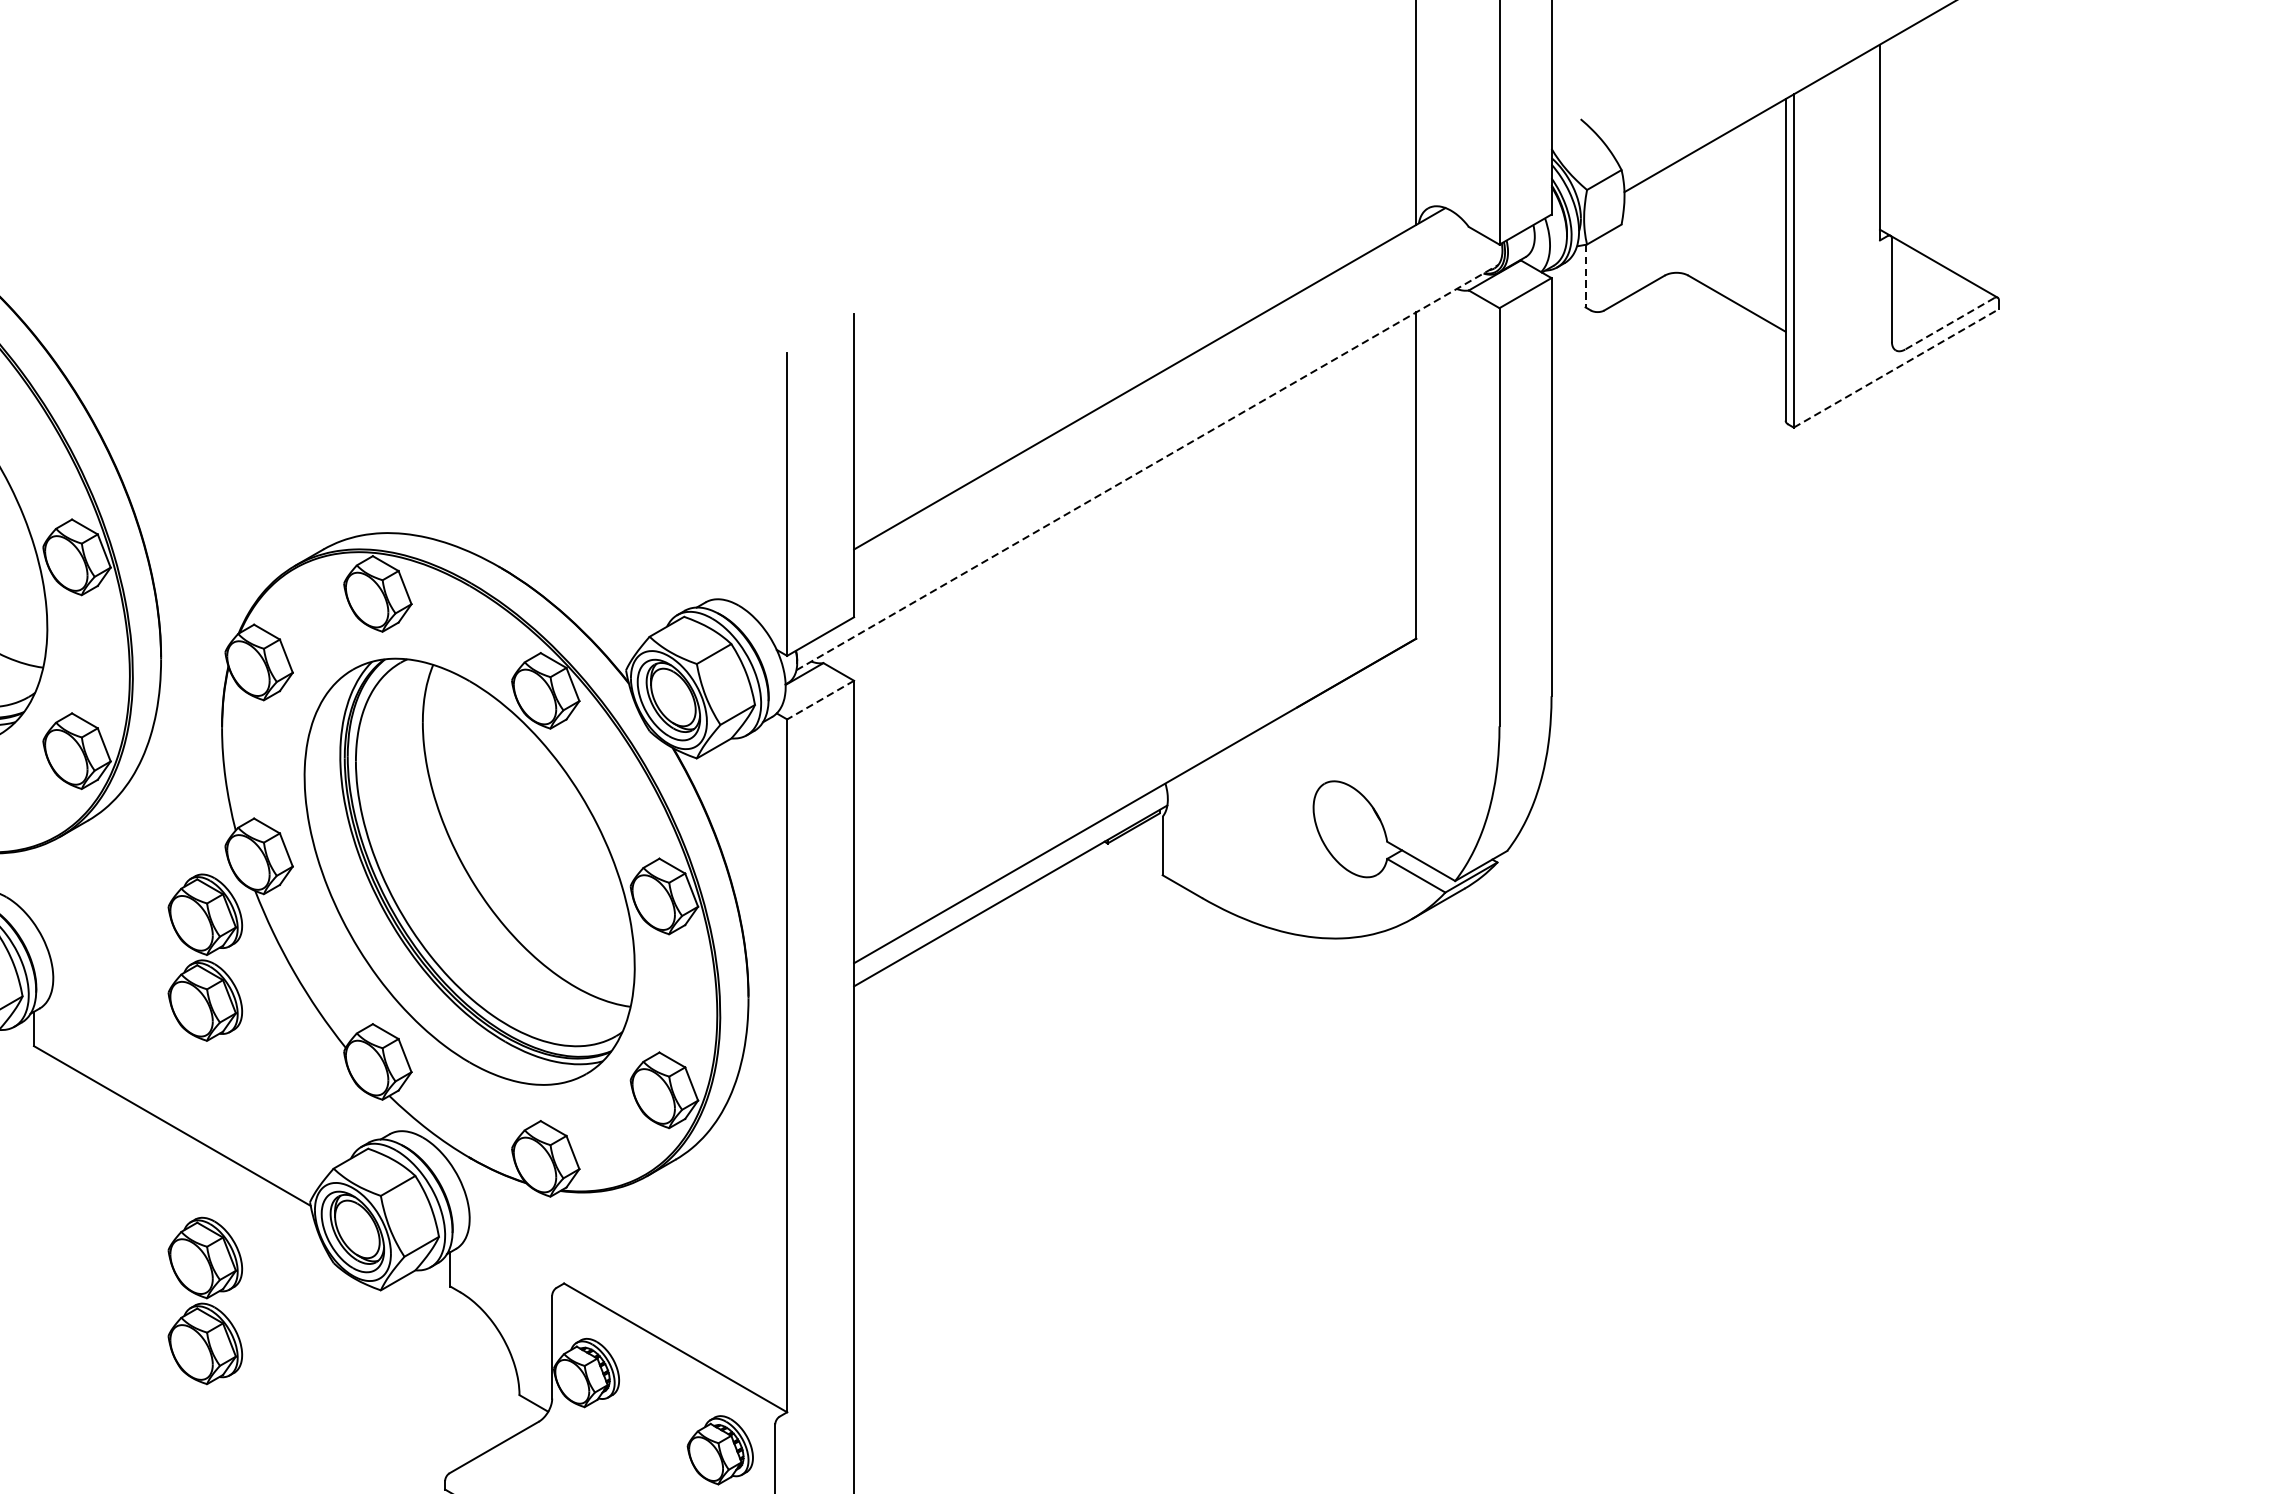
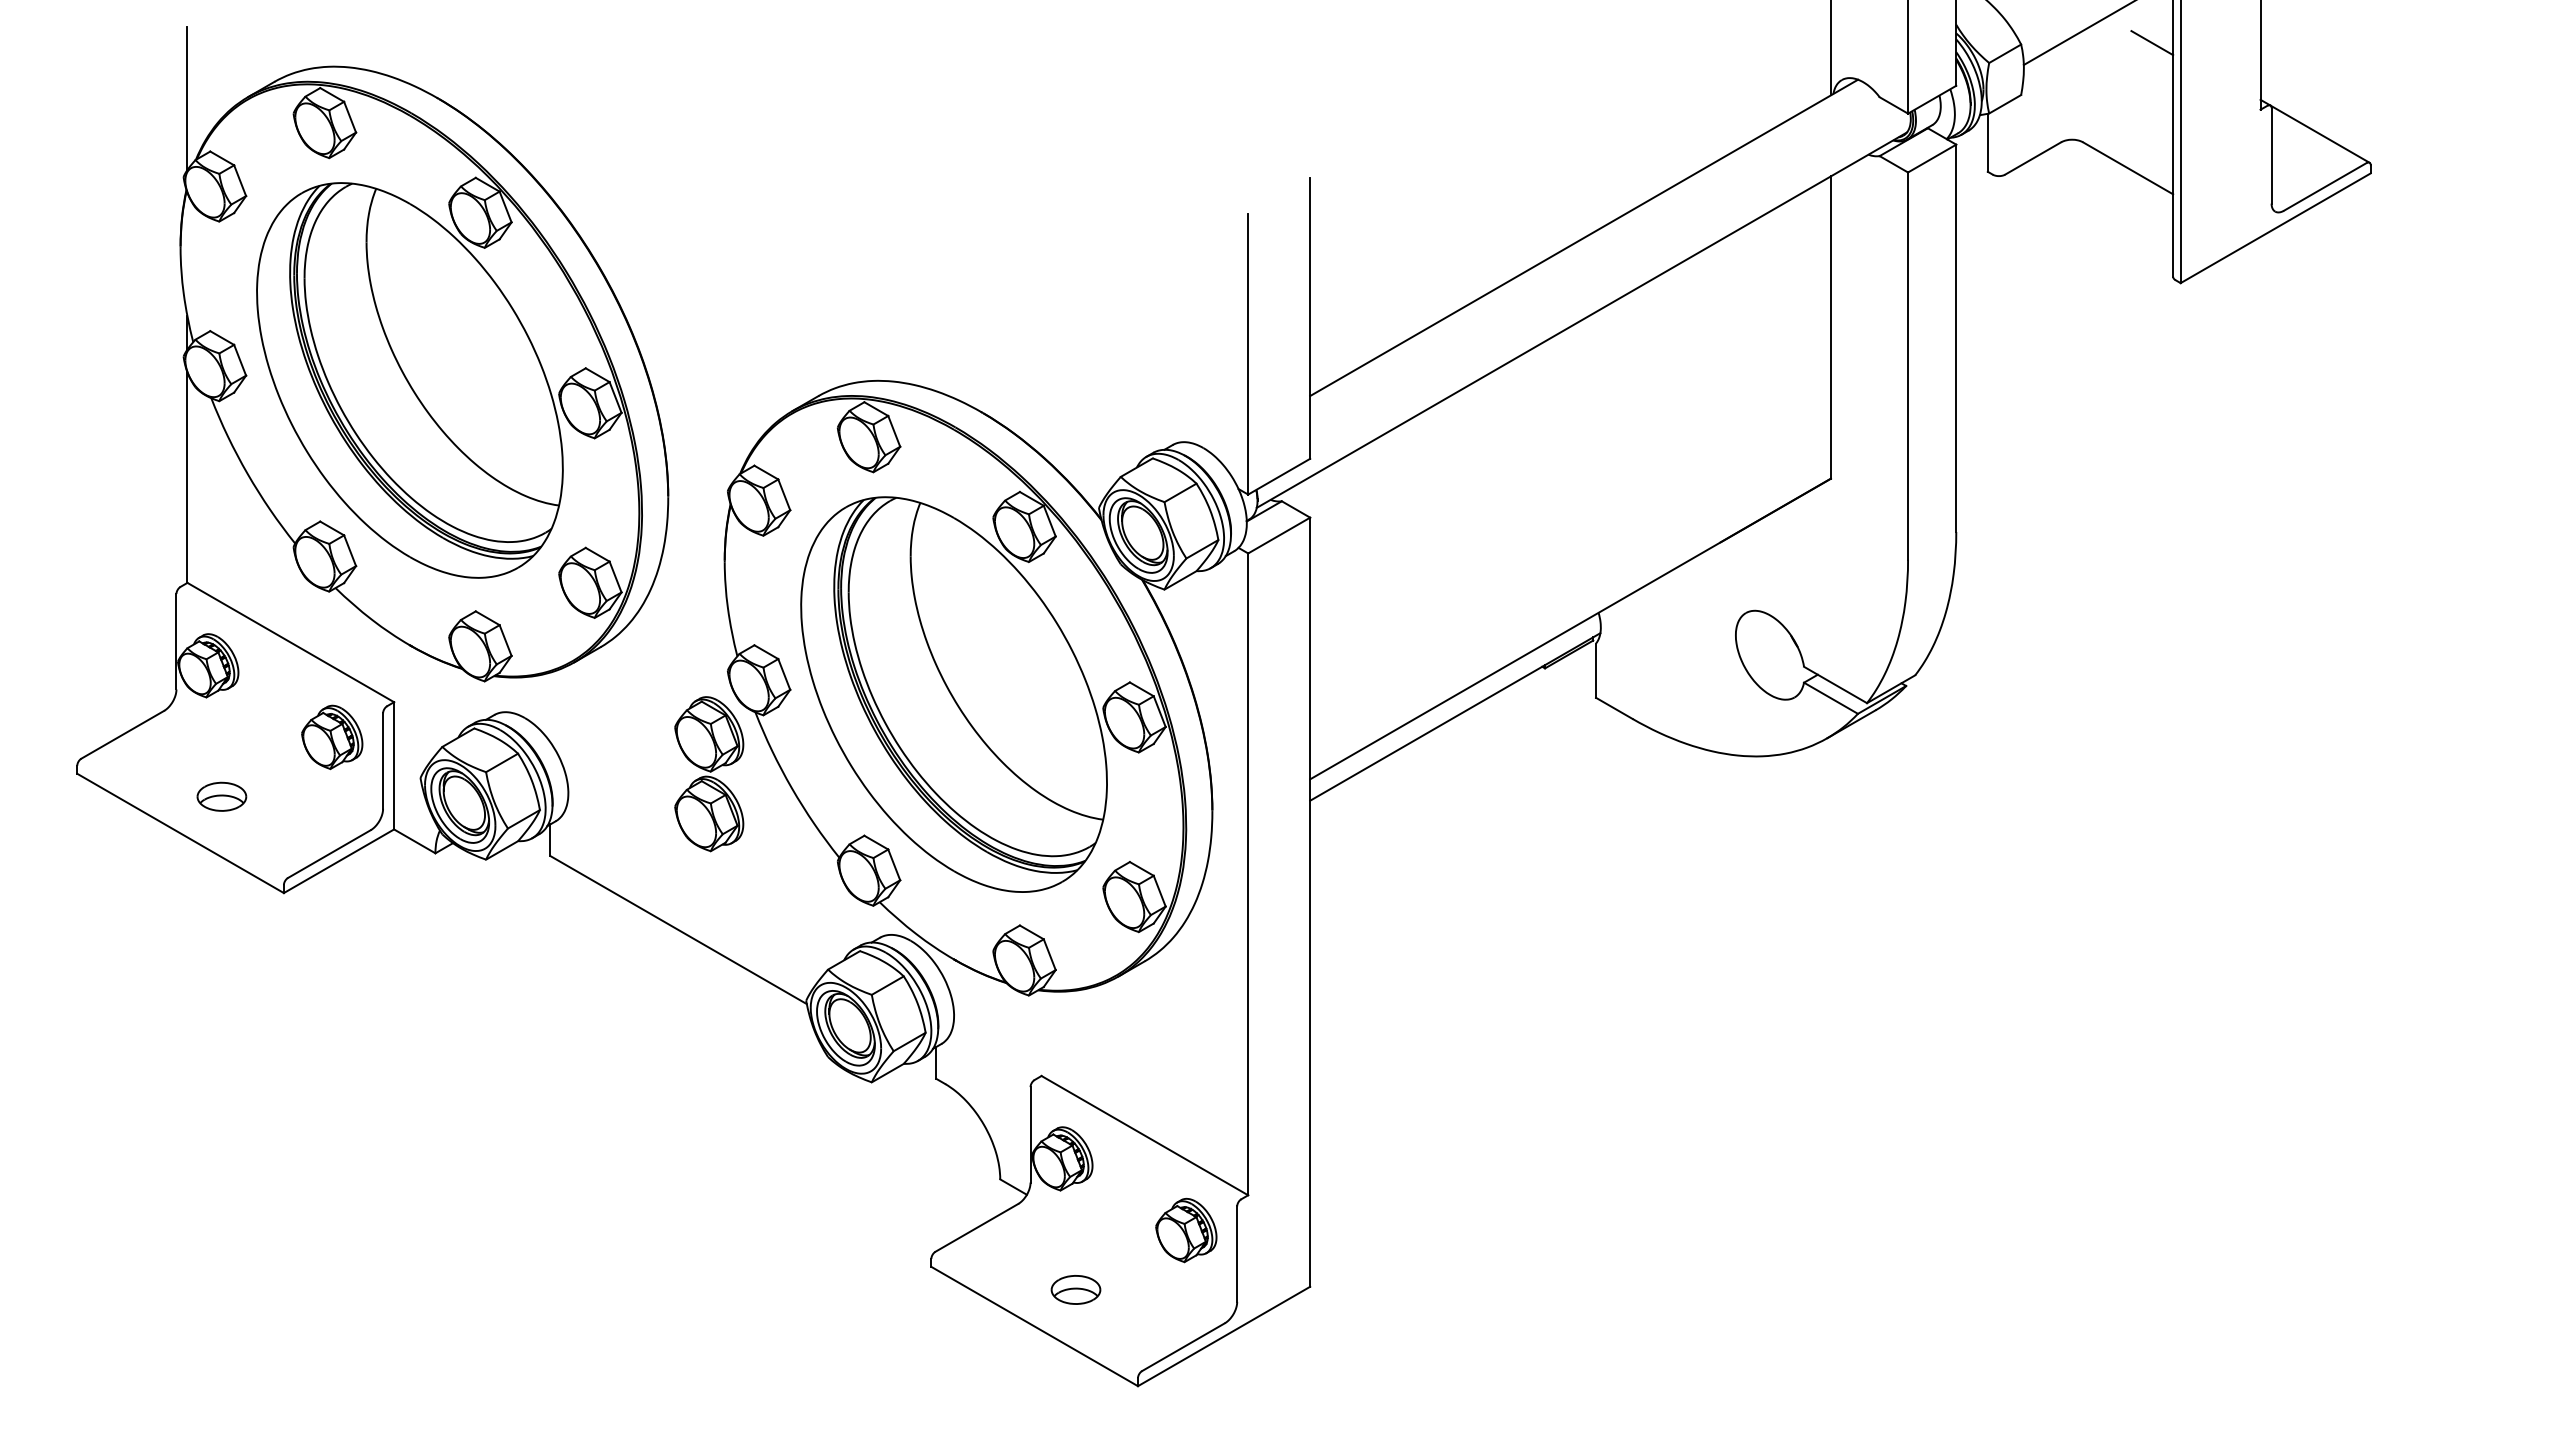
line: (1763, 168) -> (2152, 43), added
line: (1585, 276) -> (1987, 143), dashed -> solid
line: (1950, 323) -> (2325, 186), dashed -> solid
line: (1896, 368) -> (2275, 228), dashed -> solid
line: (1148, 466) -> (1582, 319), dashed -> solid
line: (820, 700) -> (1279, 535), dashed -> solid
part: (205, 1301) -> (709, 1092), removed

